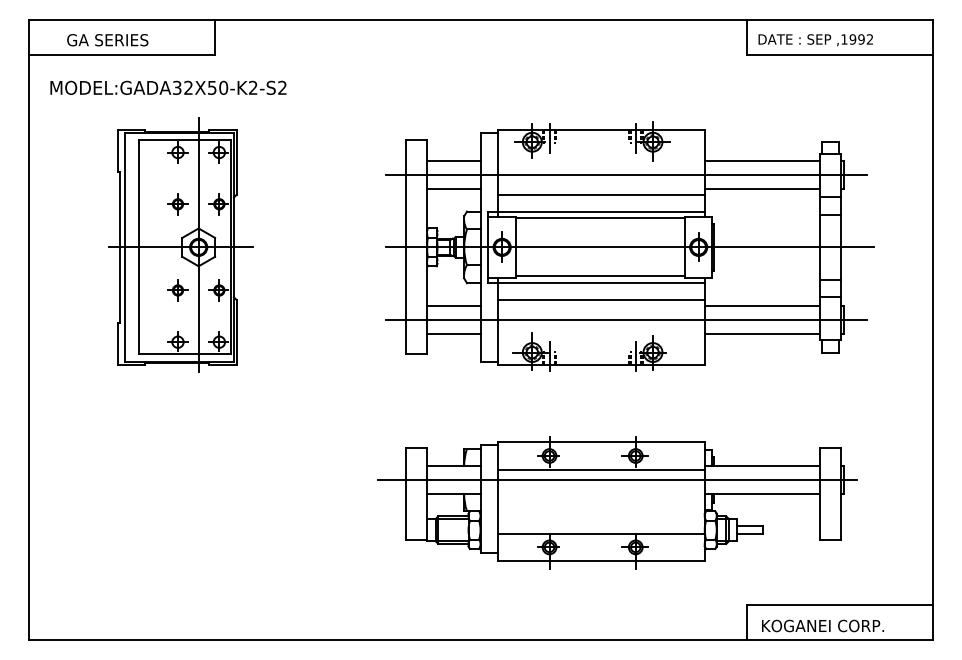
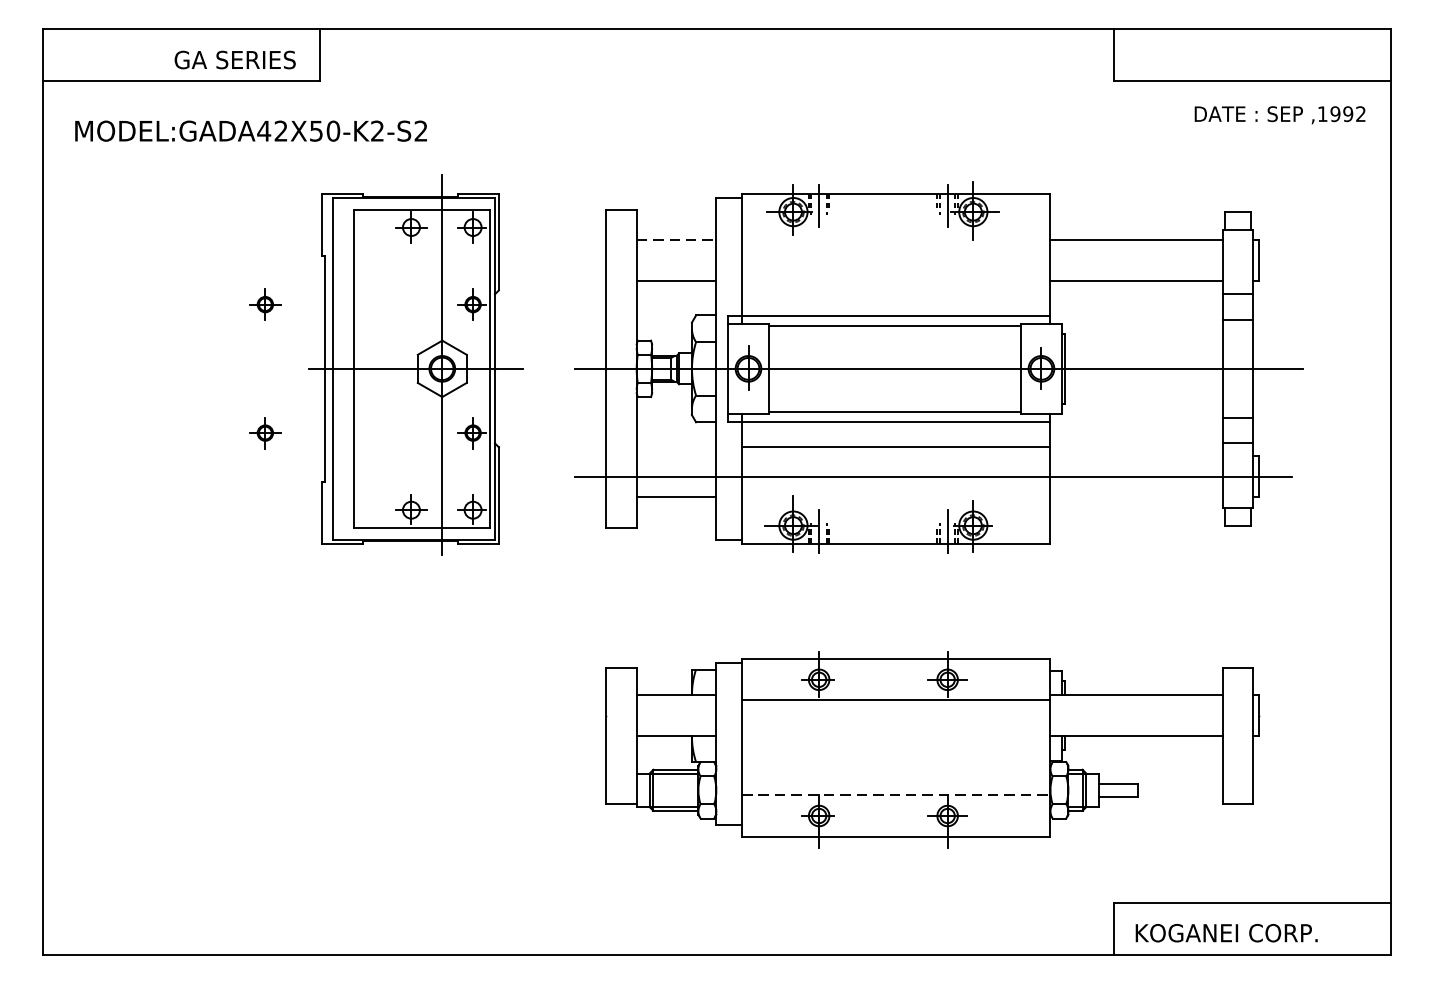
text: (107, 40) -> (234, 60), moved
text: (815, 40) -> (1279, 115), moved
text: (176, 87) -> (263, 130), MODEL:GADA32X50-K2-S2 -> MODEL:GADA42X50-K2-S2
line: (453, 161) -> (676, 240), solid -> dashed
line: (625, 174) -> (932, 260), removed
line: (600, 194) -> (895, 290), removed
part: (180, 244) -> (415, 364), moved
line: (453, 306) -> (676, 456), removed
line: (762, 306) -> (1136, 456), removed
line: (762, 333) -> (1136, 497), removed
line: (616, 480) -> (918, 716), removed
line: (601, 533) -> (896, 795), solid -> dashed

